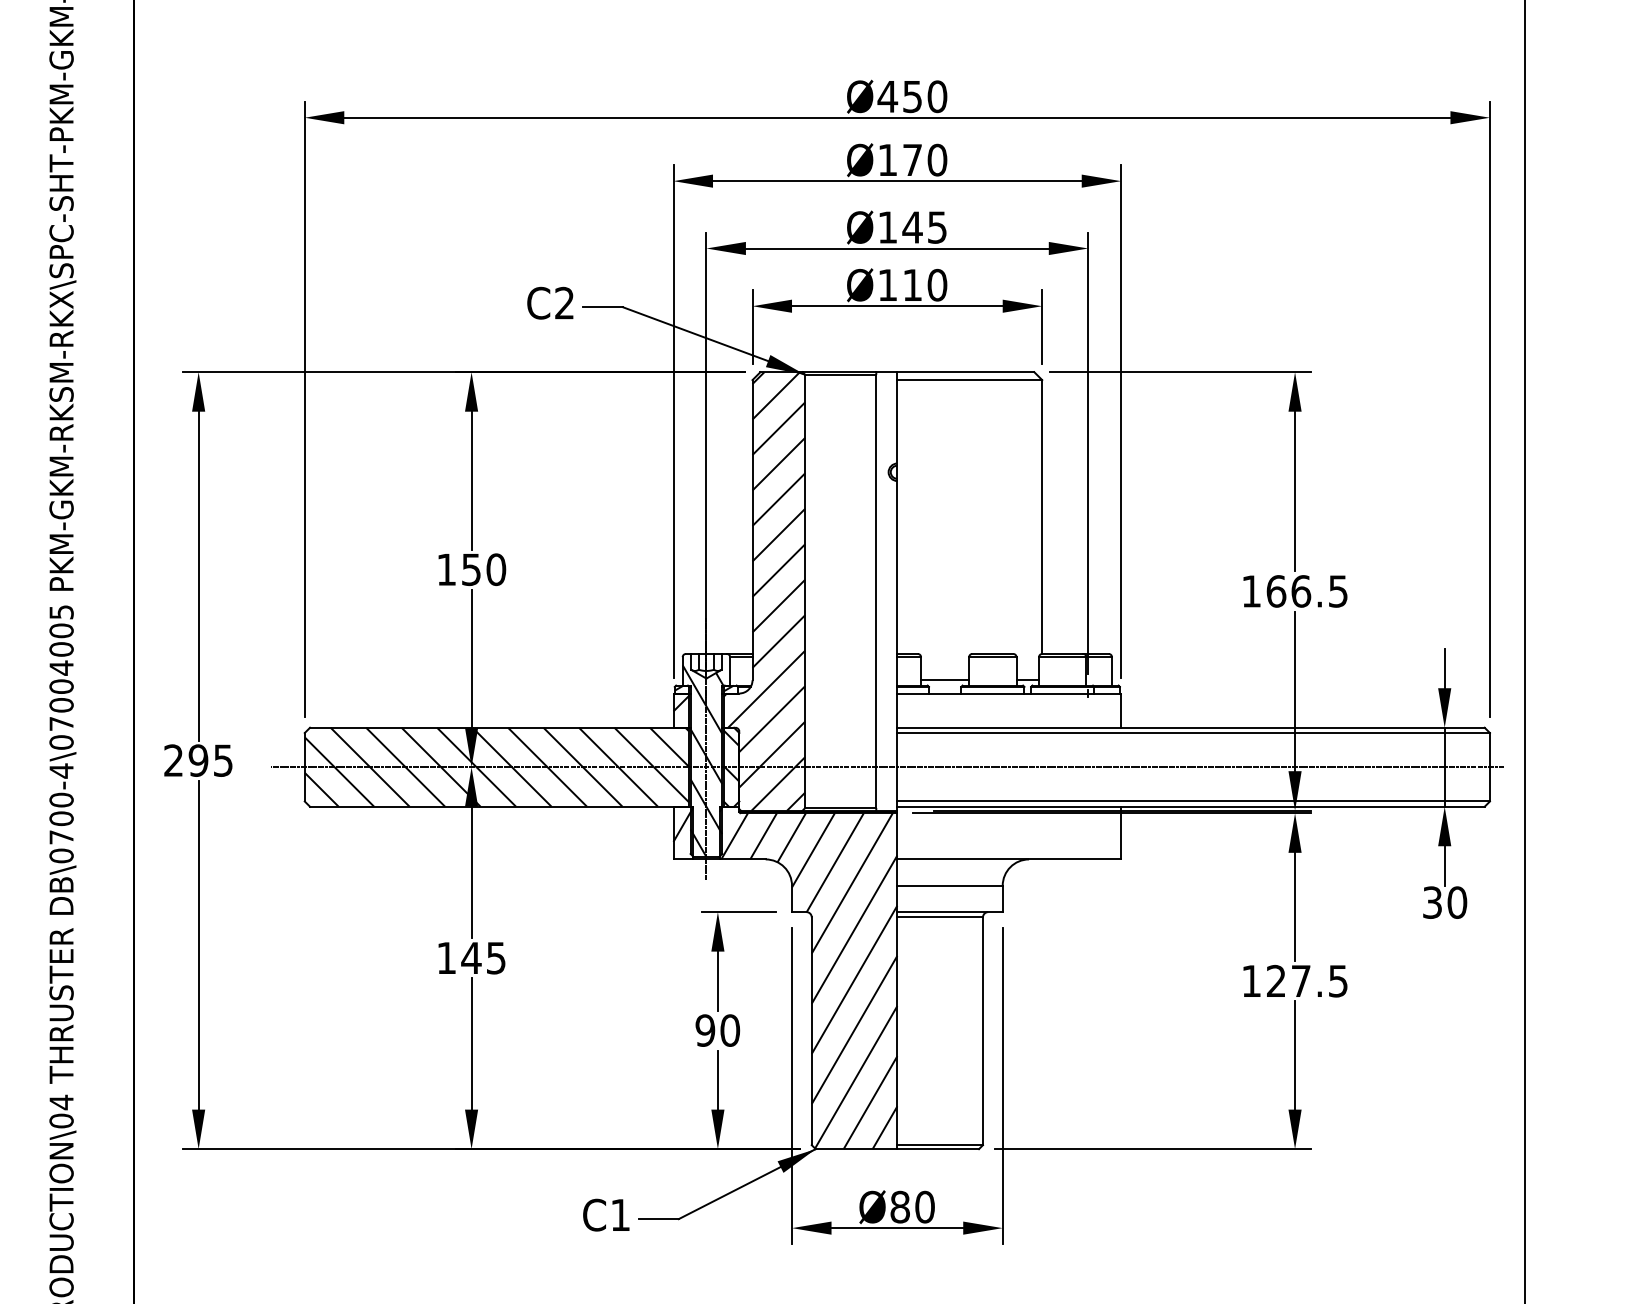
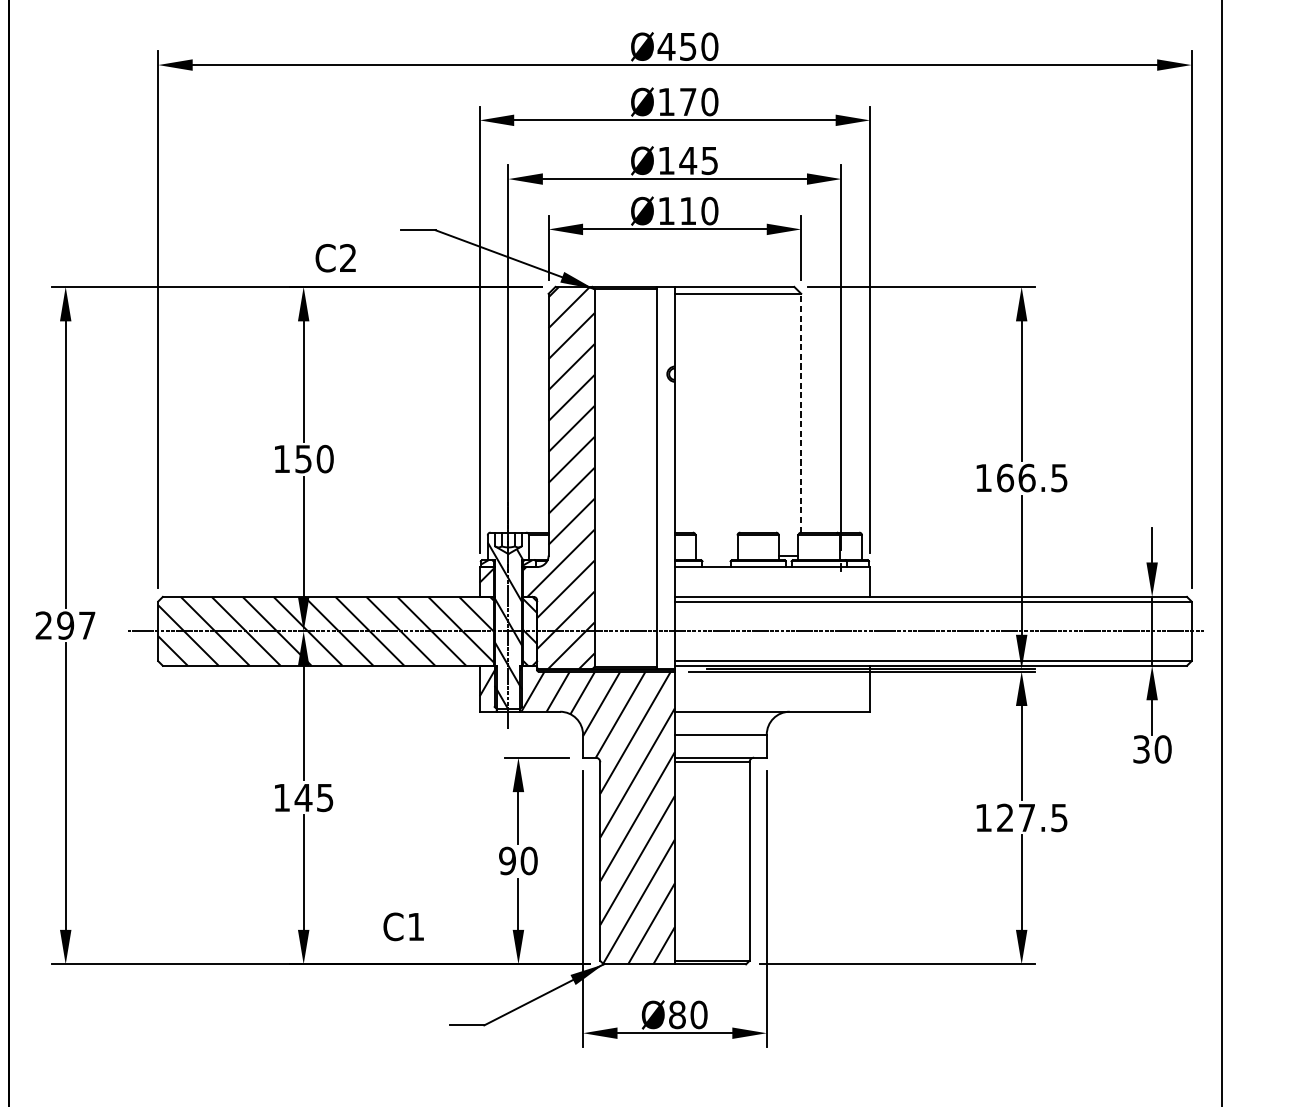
text: (550, 302) -> (335, 257), moved
line: (1042, 517) -> (801, 413), solid -> dashed
line: (945, 680) -> (716, 555), removed
text: (223, 760) -> (87, 625), 295 -> 297
text: (606, 1214) -> (403, 926), moved

